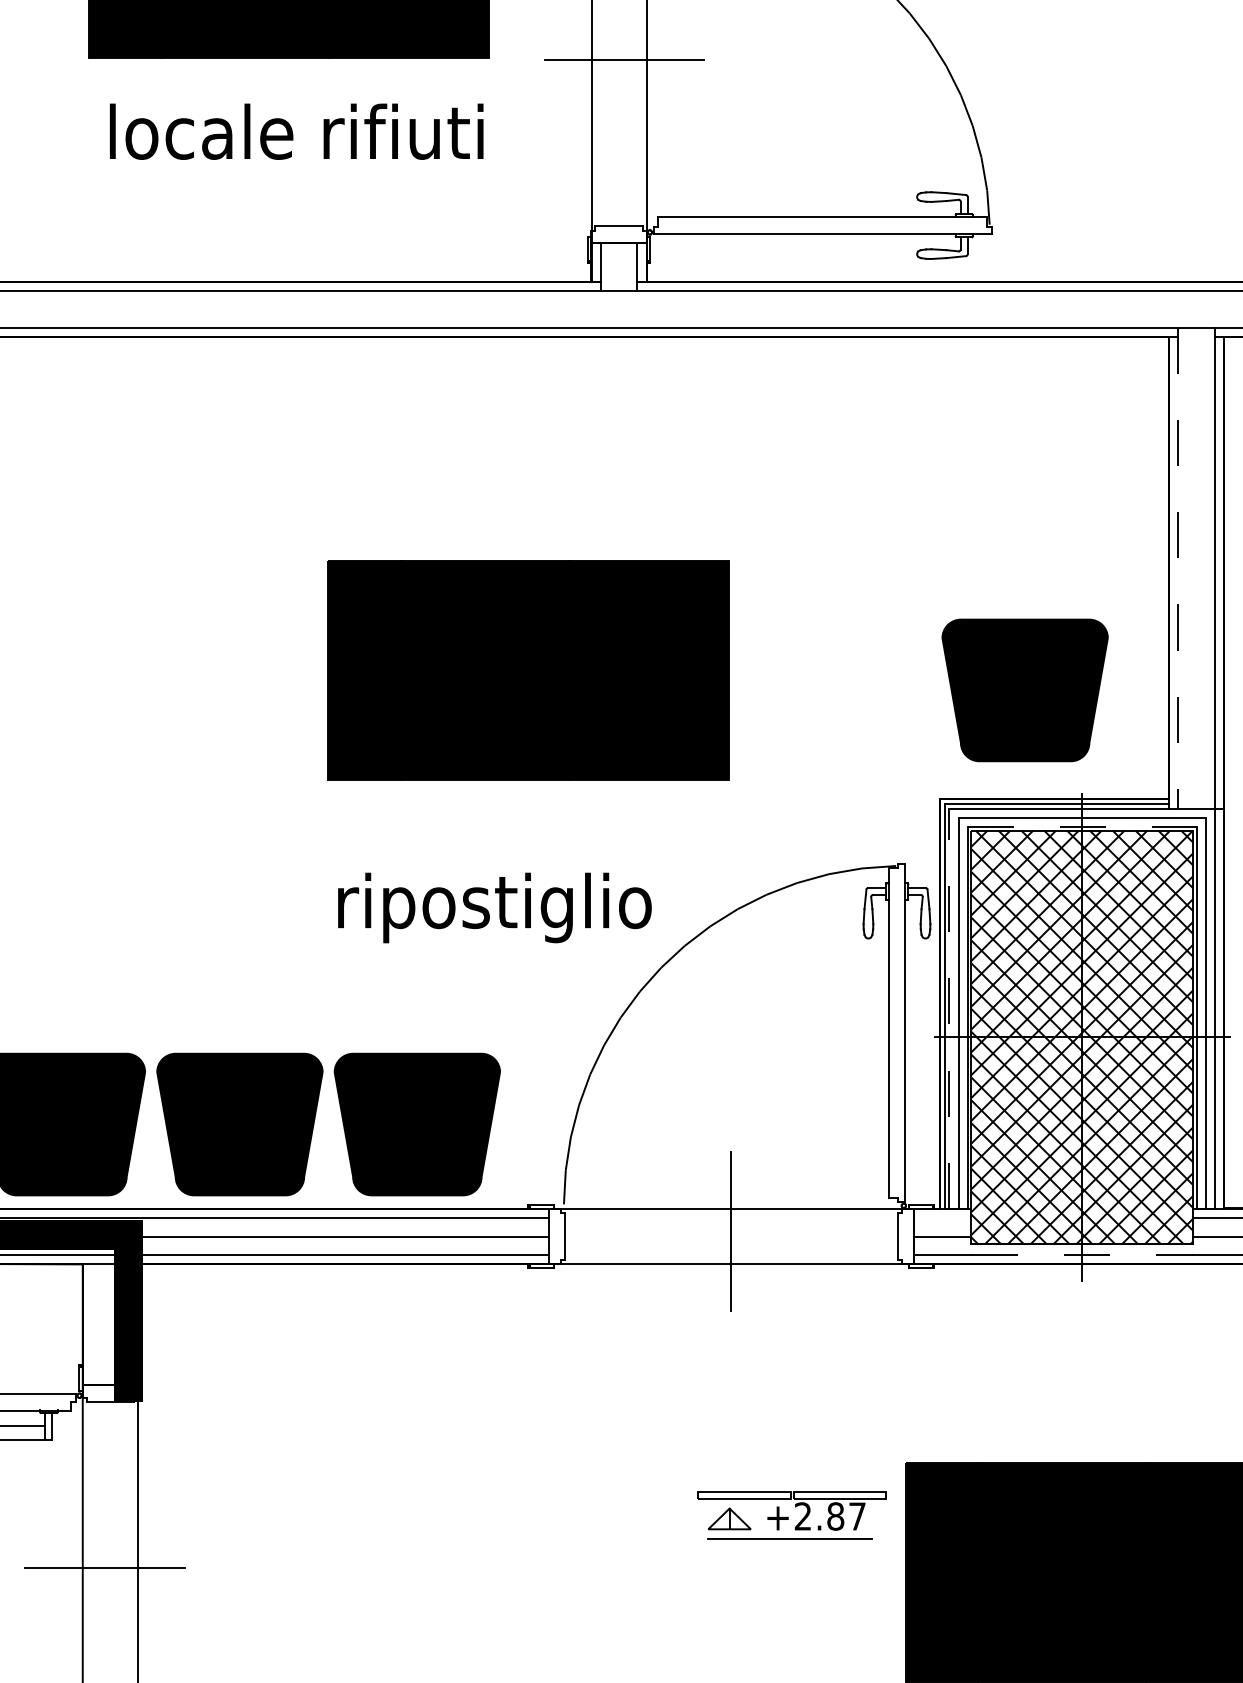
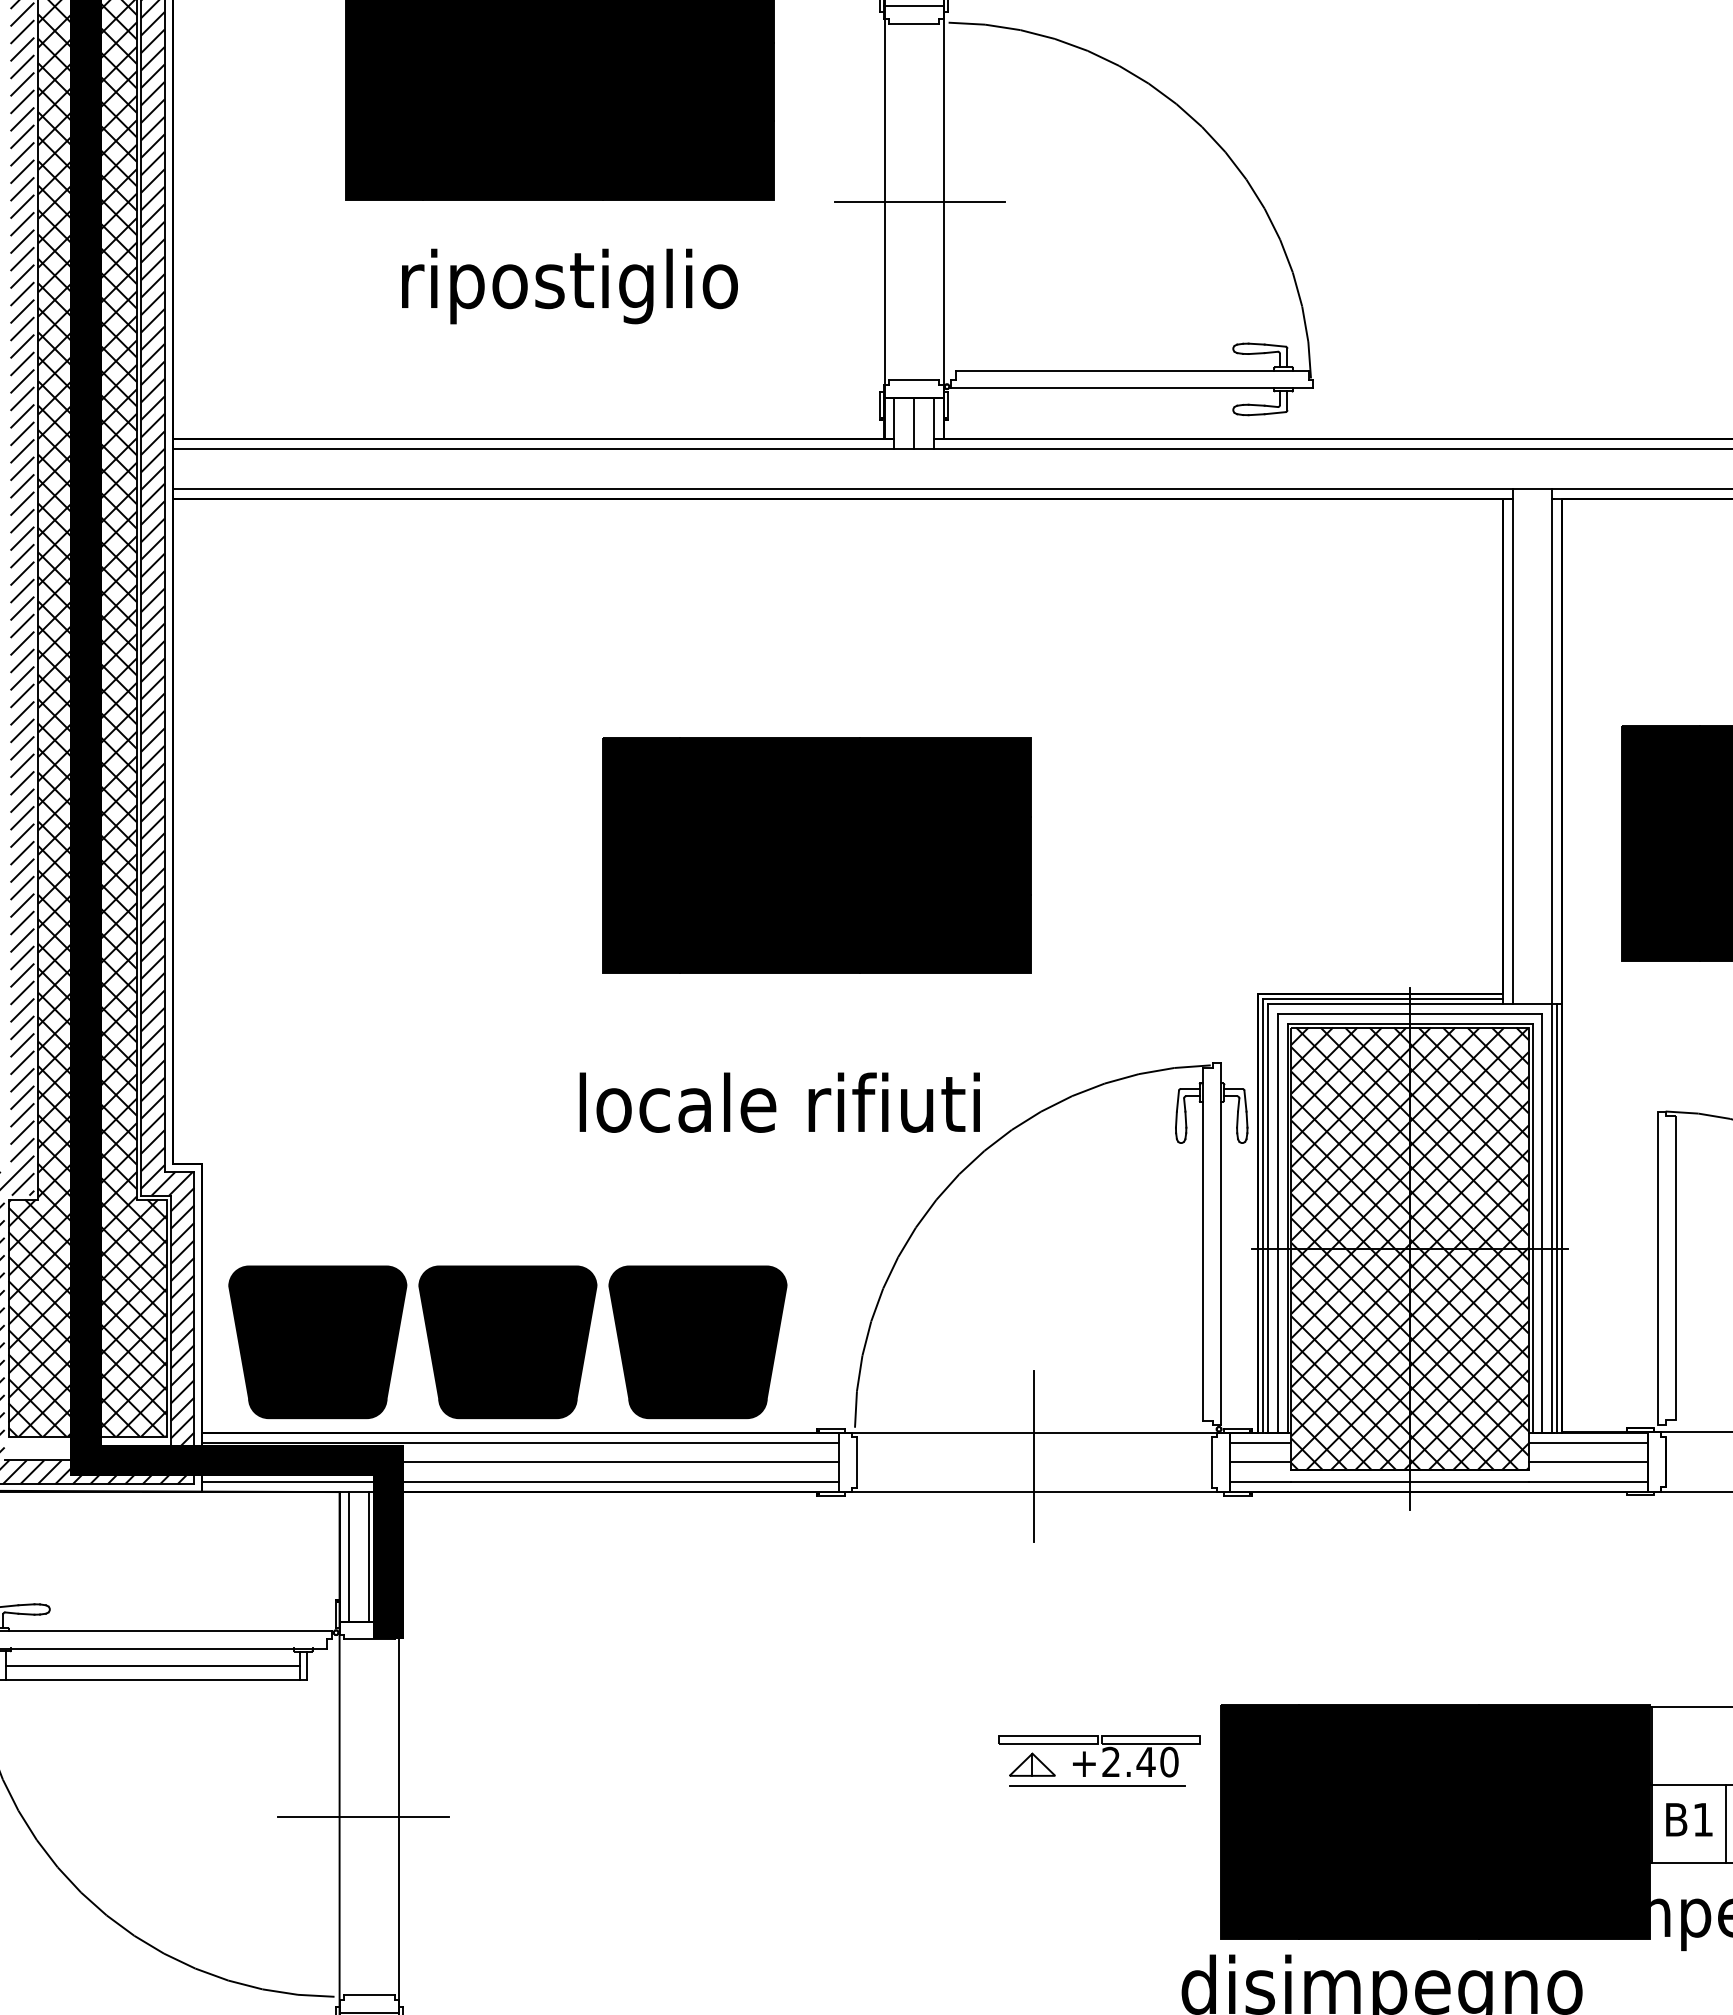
text: (296, 138) -> (568, 286), locale rifiuti -> ripostiglio
line: (618, 266) -> (913, 423), added
line: (1177, 568) -> (1512, 746), dashed -> solid
part: (1024, 690) -> (1348, 877), removed
line: (1082, 826) -> (1410, 1023), dashed -> solid
text: (493, 908) -> (779, 1110), ripostiglio -> locale rifiuti
line: (949, 1008) -> (1267, 1217), dashed -> solid
line: (1219, 1008) -> (1557, 1217), added
line: (942, 1218) -> (1260, 1442), added
line: (1082, 1255) -> (1410, 1482), dashed -> solid
line: (92, 1324) -> (349, 1556), added
line: (110, 1324) -> (369, 1556), added
text: (846, 1515) -> (1157, 1761), +2.87 -> +2.40

